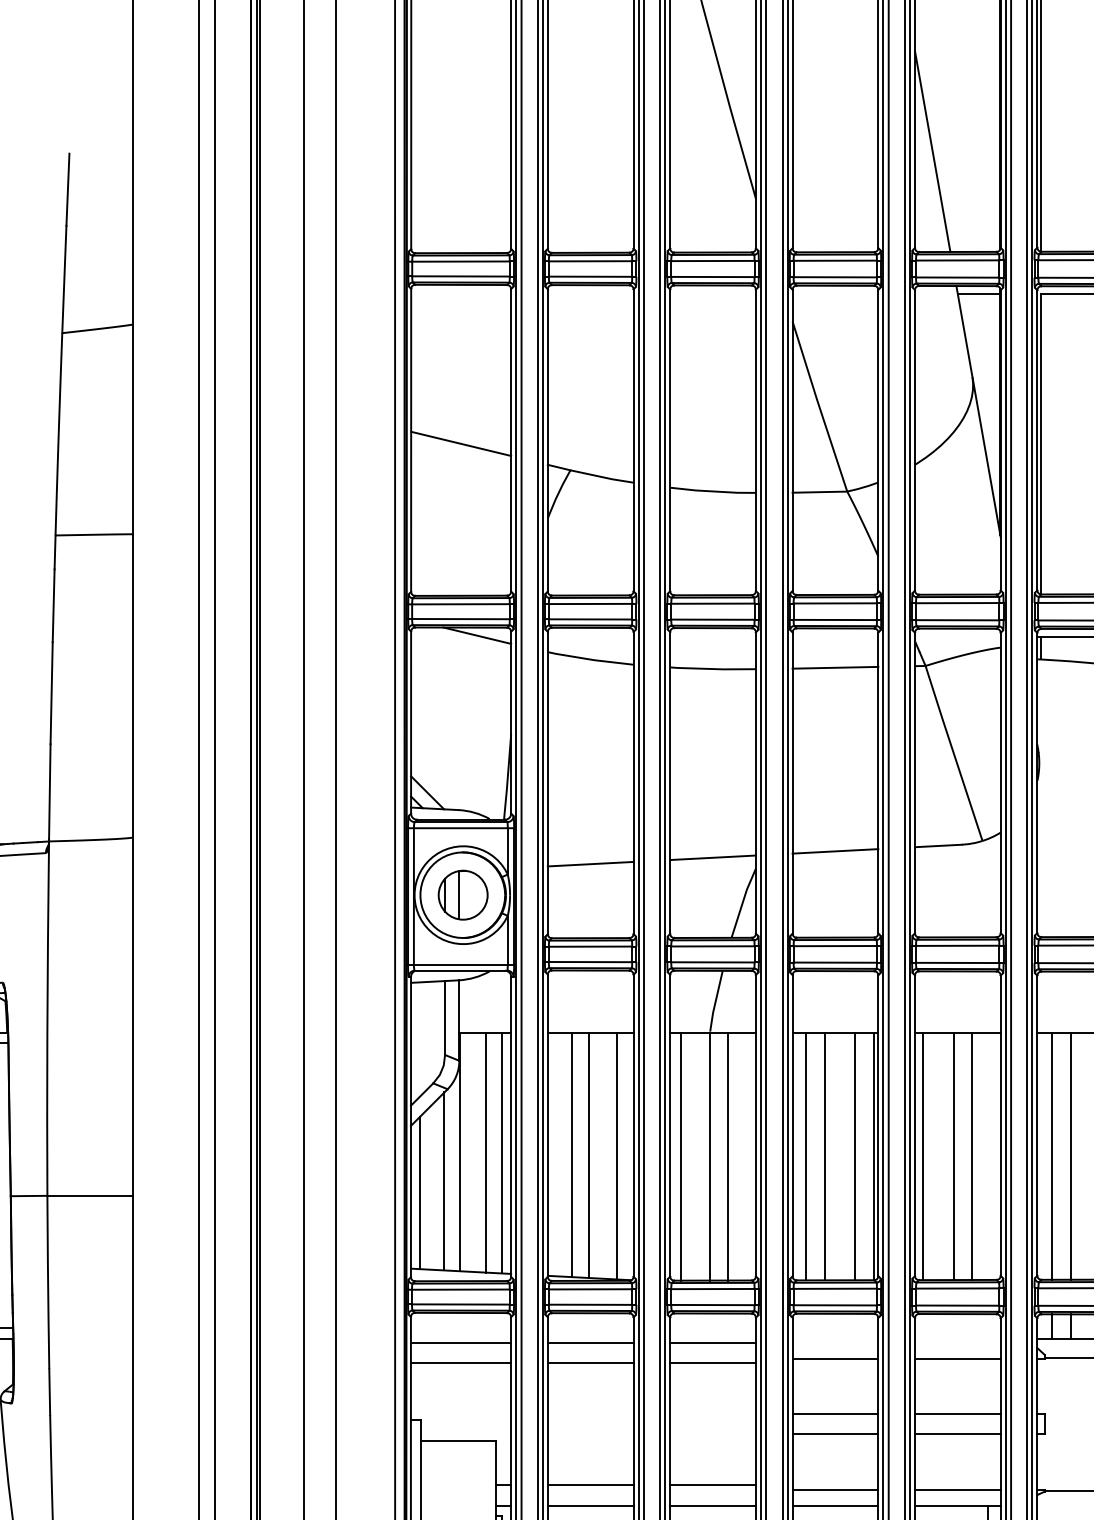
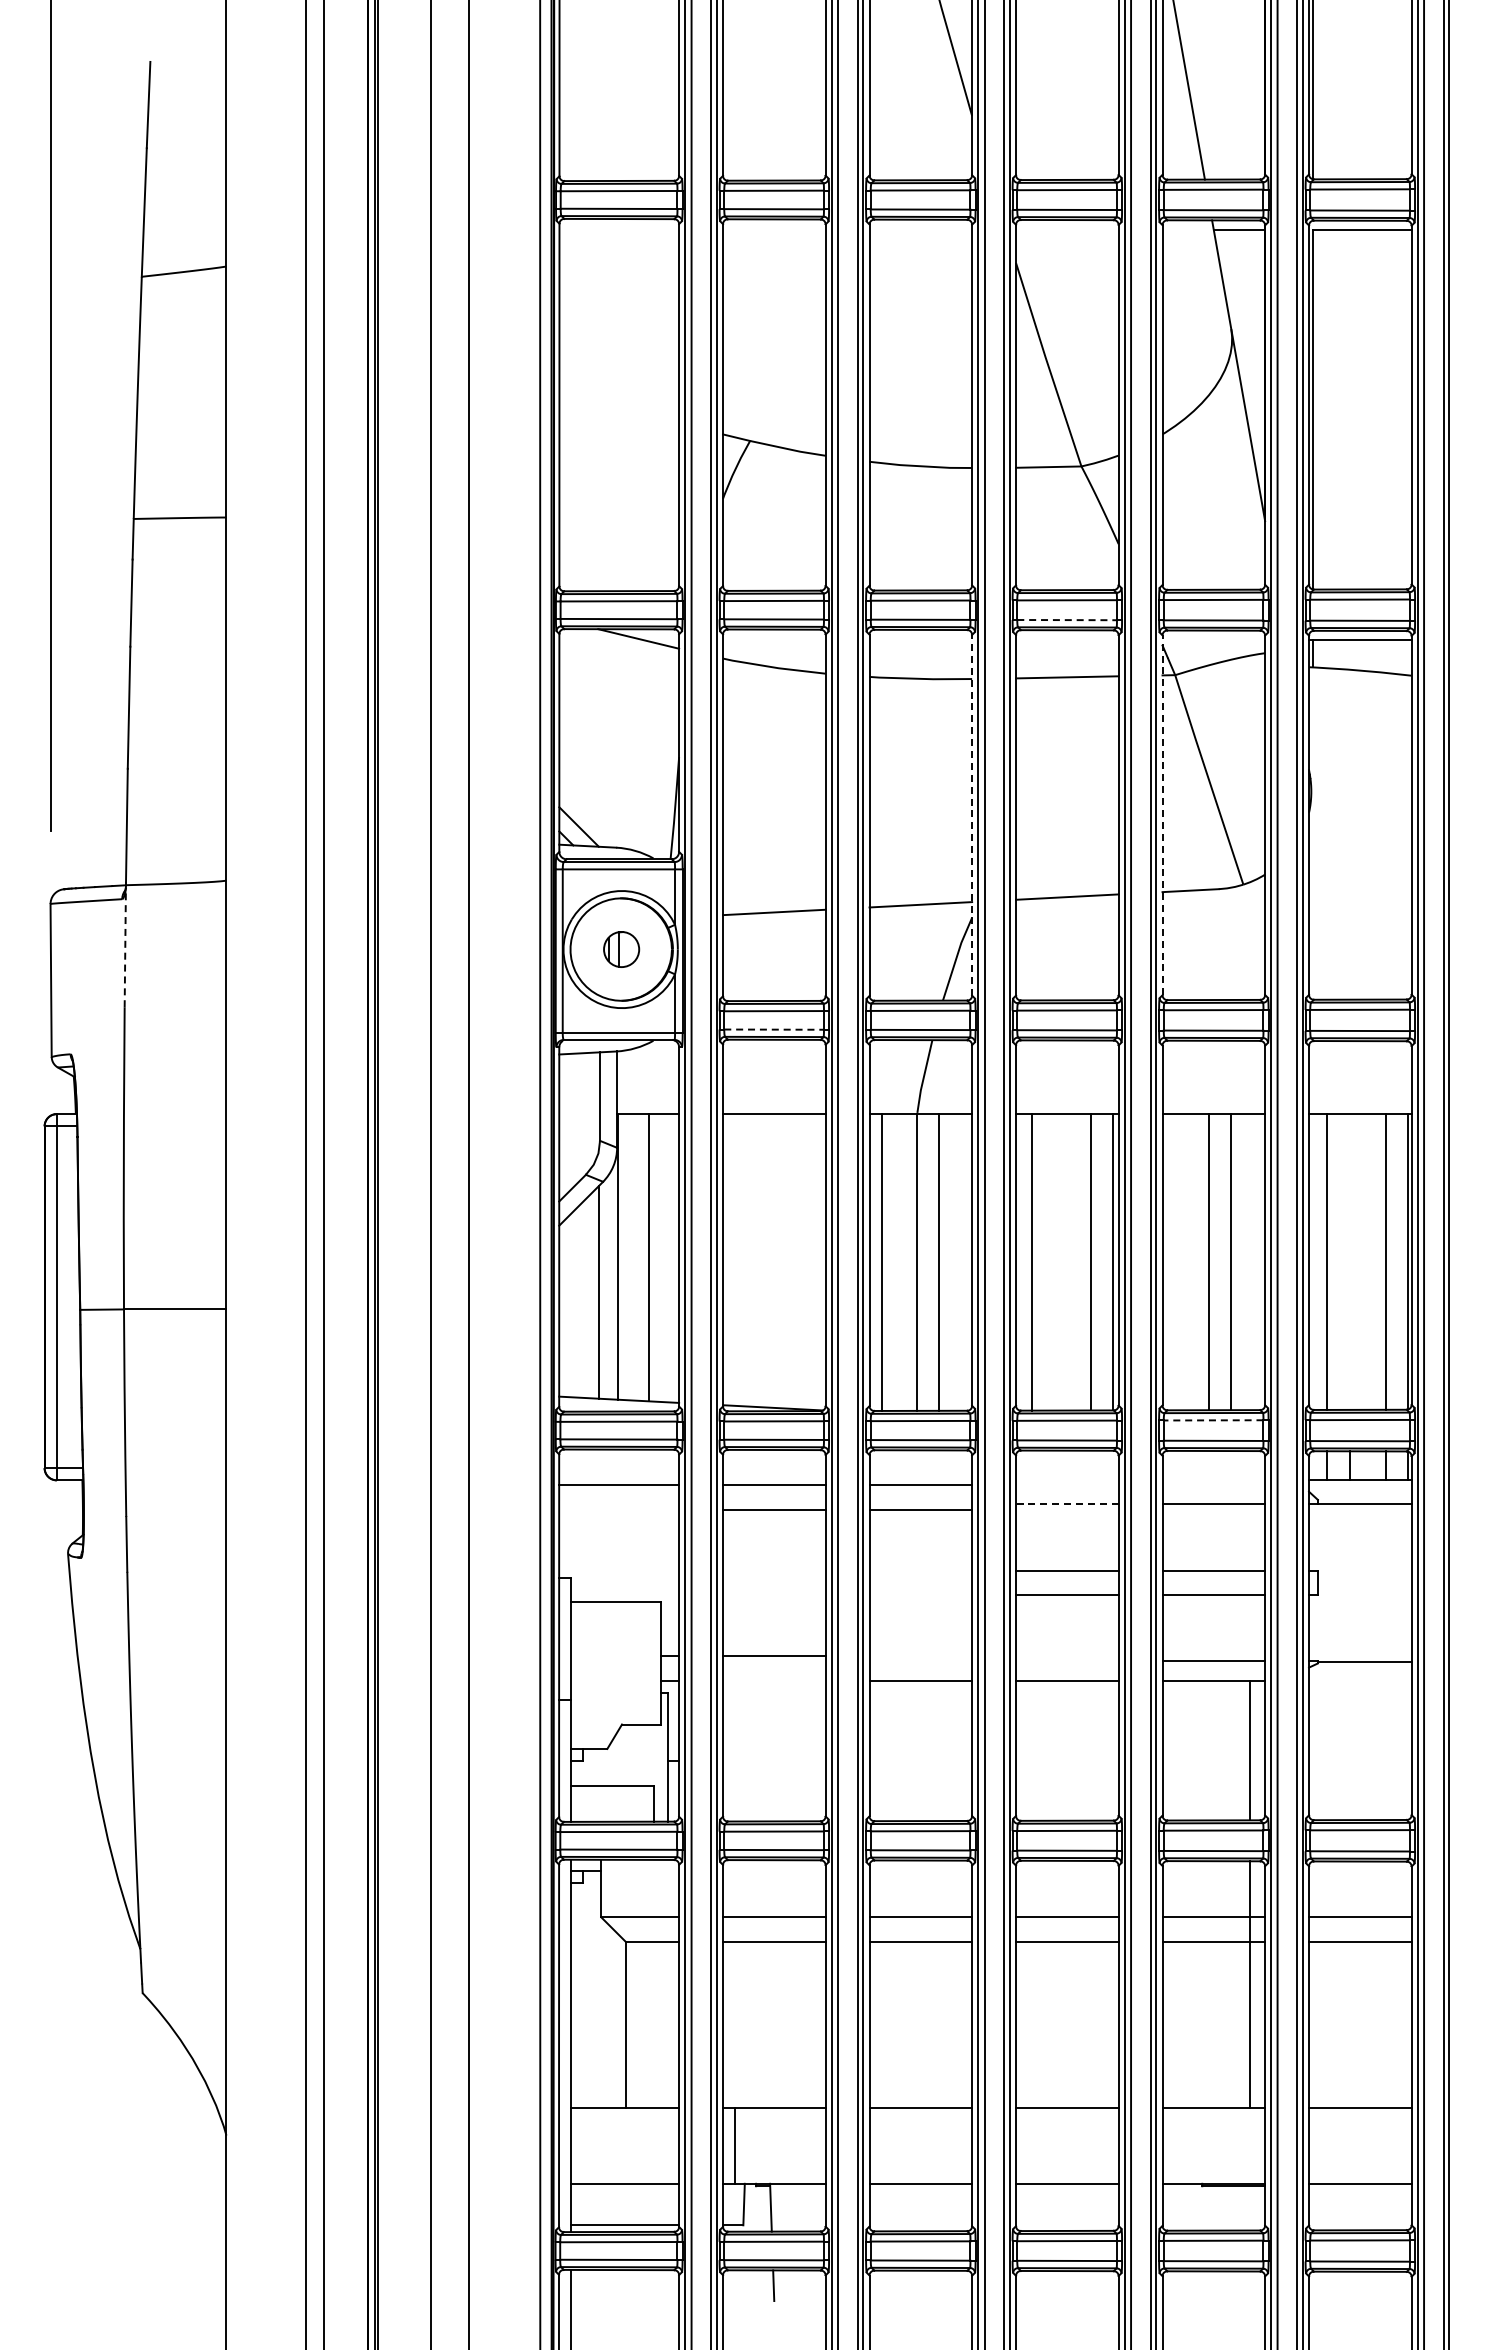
line: (461, 443) -> (619, 408), removed
line: (835, 620) -> (1067, 620), solid -> dashed
line: (756, 782) -> (972, 814), solid -> dashed
line: (914, 783) -> (1162, 815), solid -> dashed
line: (48, 891) -> (125, 945), solid -> dashed
part: (463, 895) -> (621, 949), size x0.6
line: (590, 961) -> (774, 1029), solid -> dashed
line: (501, 1153) -> (667, 1258), removed
line: (572, 1154) -> (752, 1260), removed
line: (589, 1154) -> (772, 1260), removed
line: (617, 1155) -> (806, 1261), removed
line: (1071, 1155) -> (1349, 1261), removed
line: (824, 1156) -> (1054, 1262), removed
line: (923, 1156) -> (1172, 1262), removed
line: (419, 1193) -> (569, 1306), removed
line: (957, 1288) -> (1213, 1420), solid -> dashed
line: (834, 1358) -> (1066, 1504), solid -> dashed
line: (461, 1362) -> (619, 1509), removed
line: (712, 1485) -> (920, 1656), removed
line: (835, 1489) -> (1067, 1661), removed
line: (590, 1505) -> (774, 1680), removed

